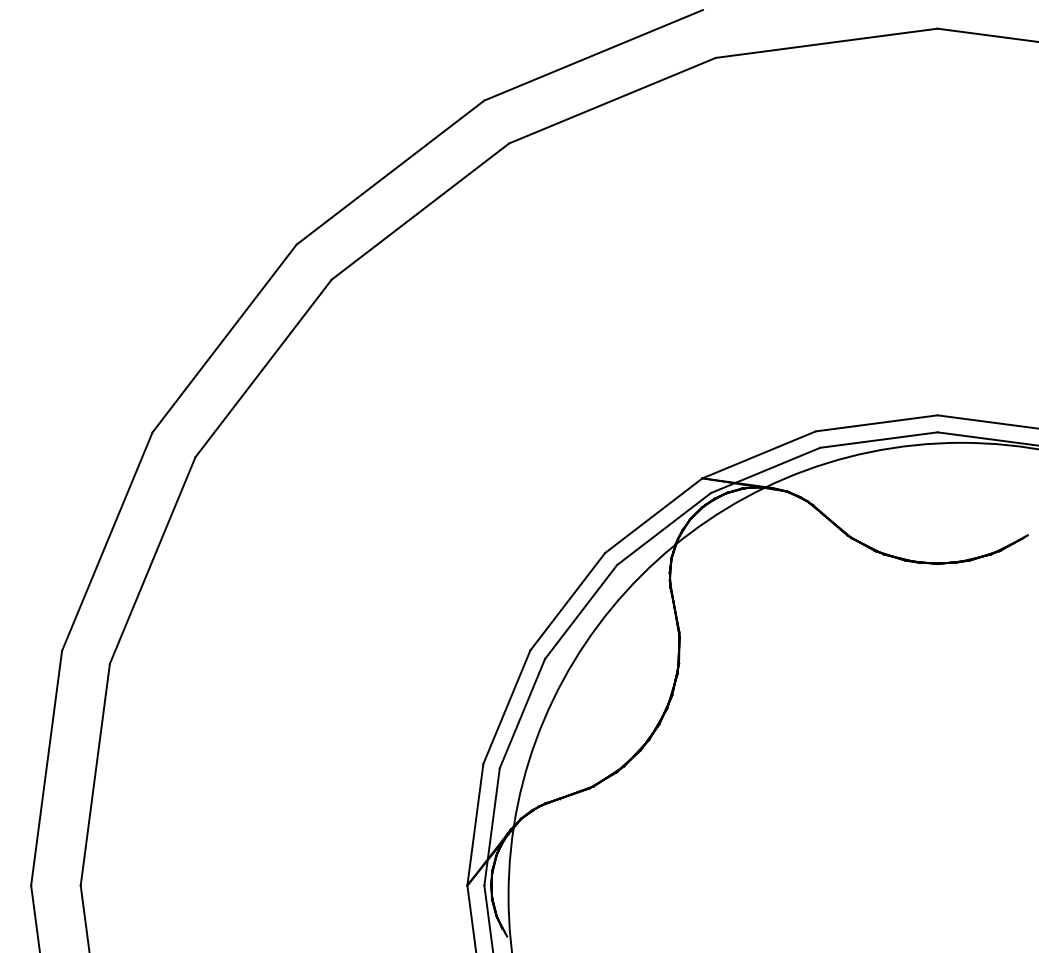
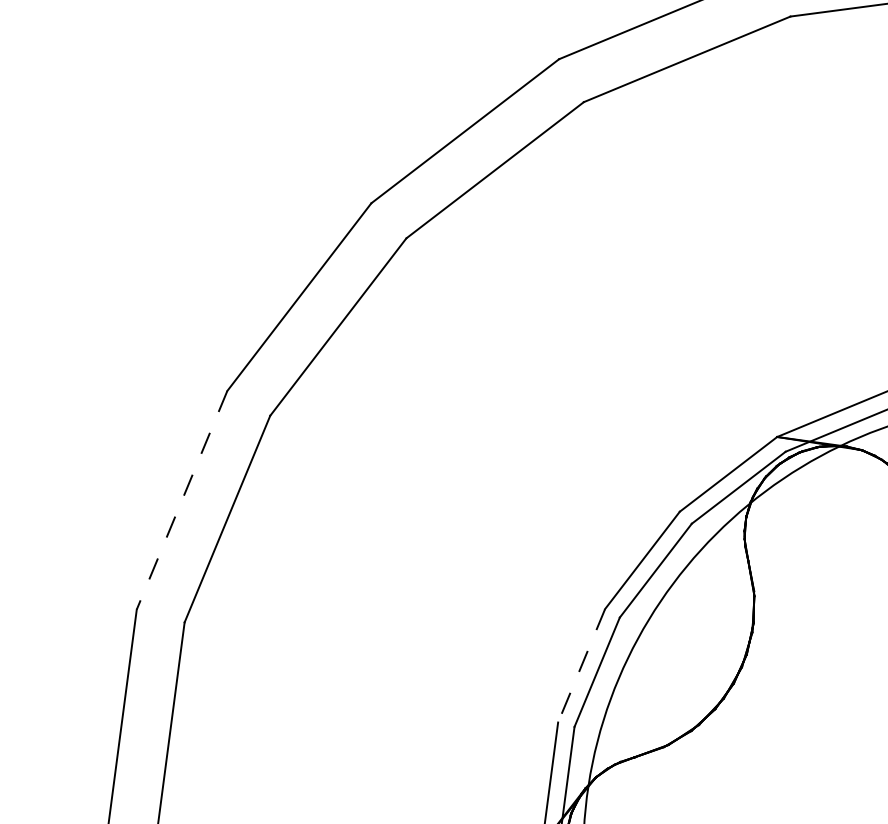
line: (107, 542) -> (182, 501), solid -> dashed
line: (506, 707) -> (581, 666), solid -> dashed

